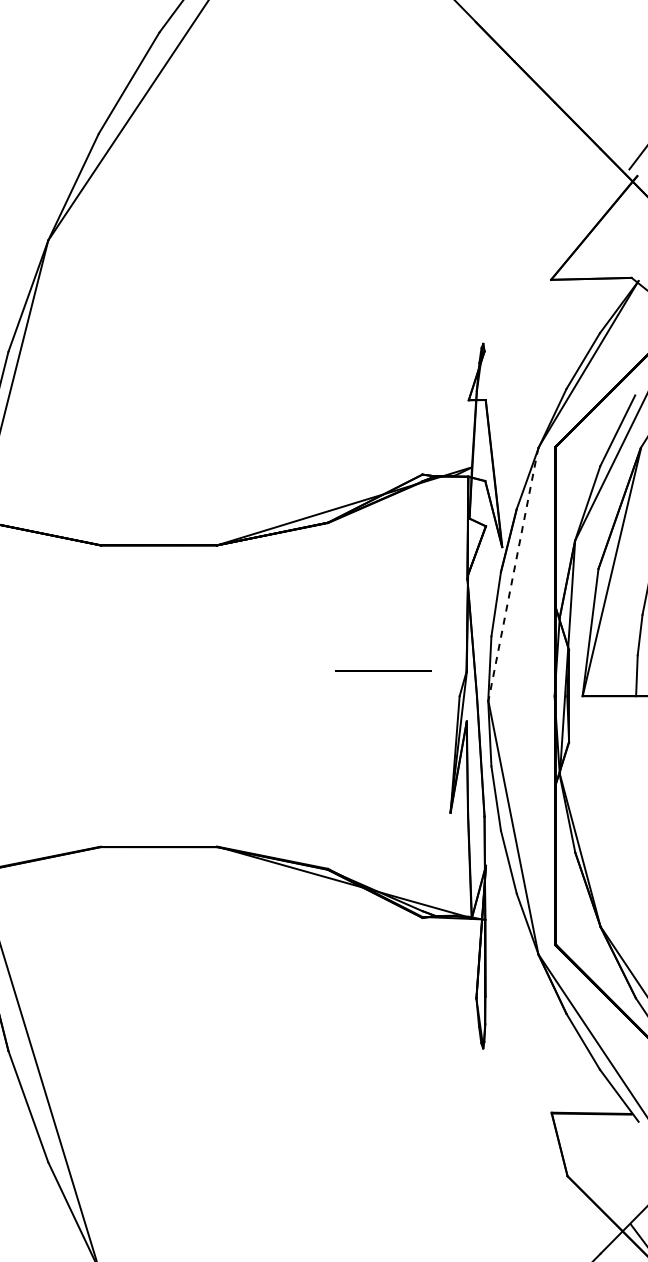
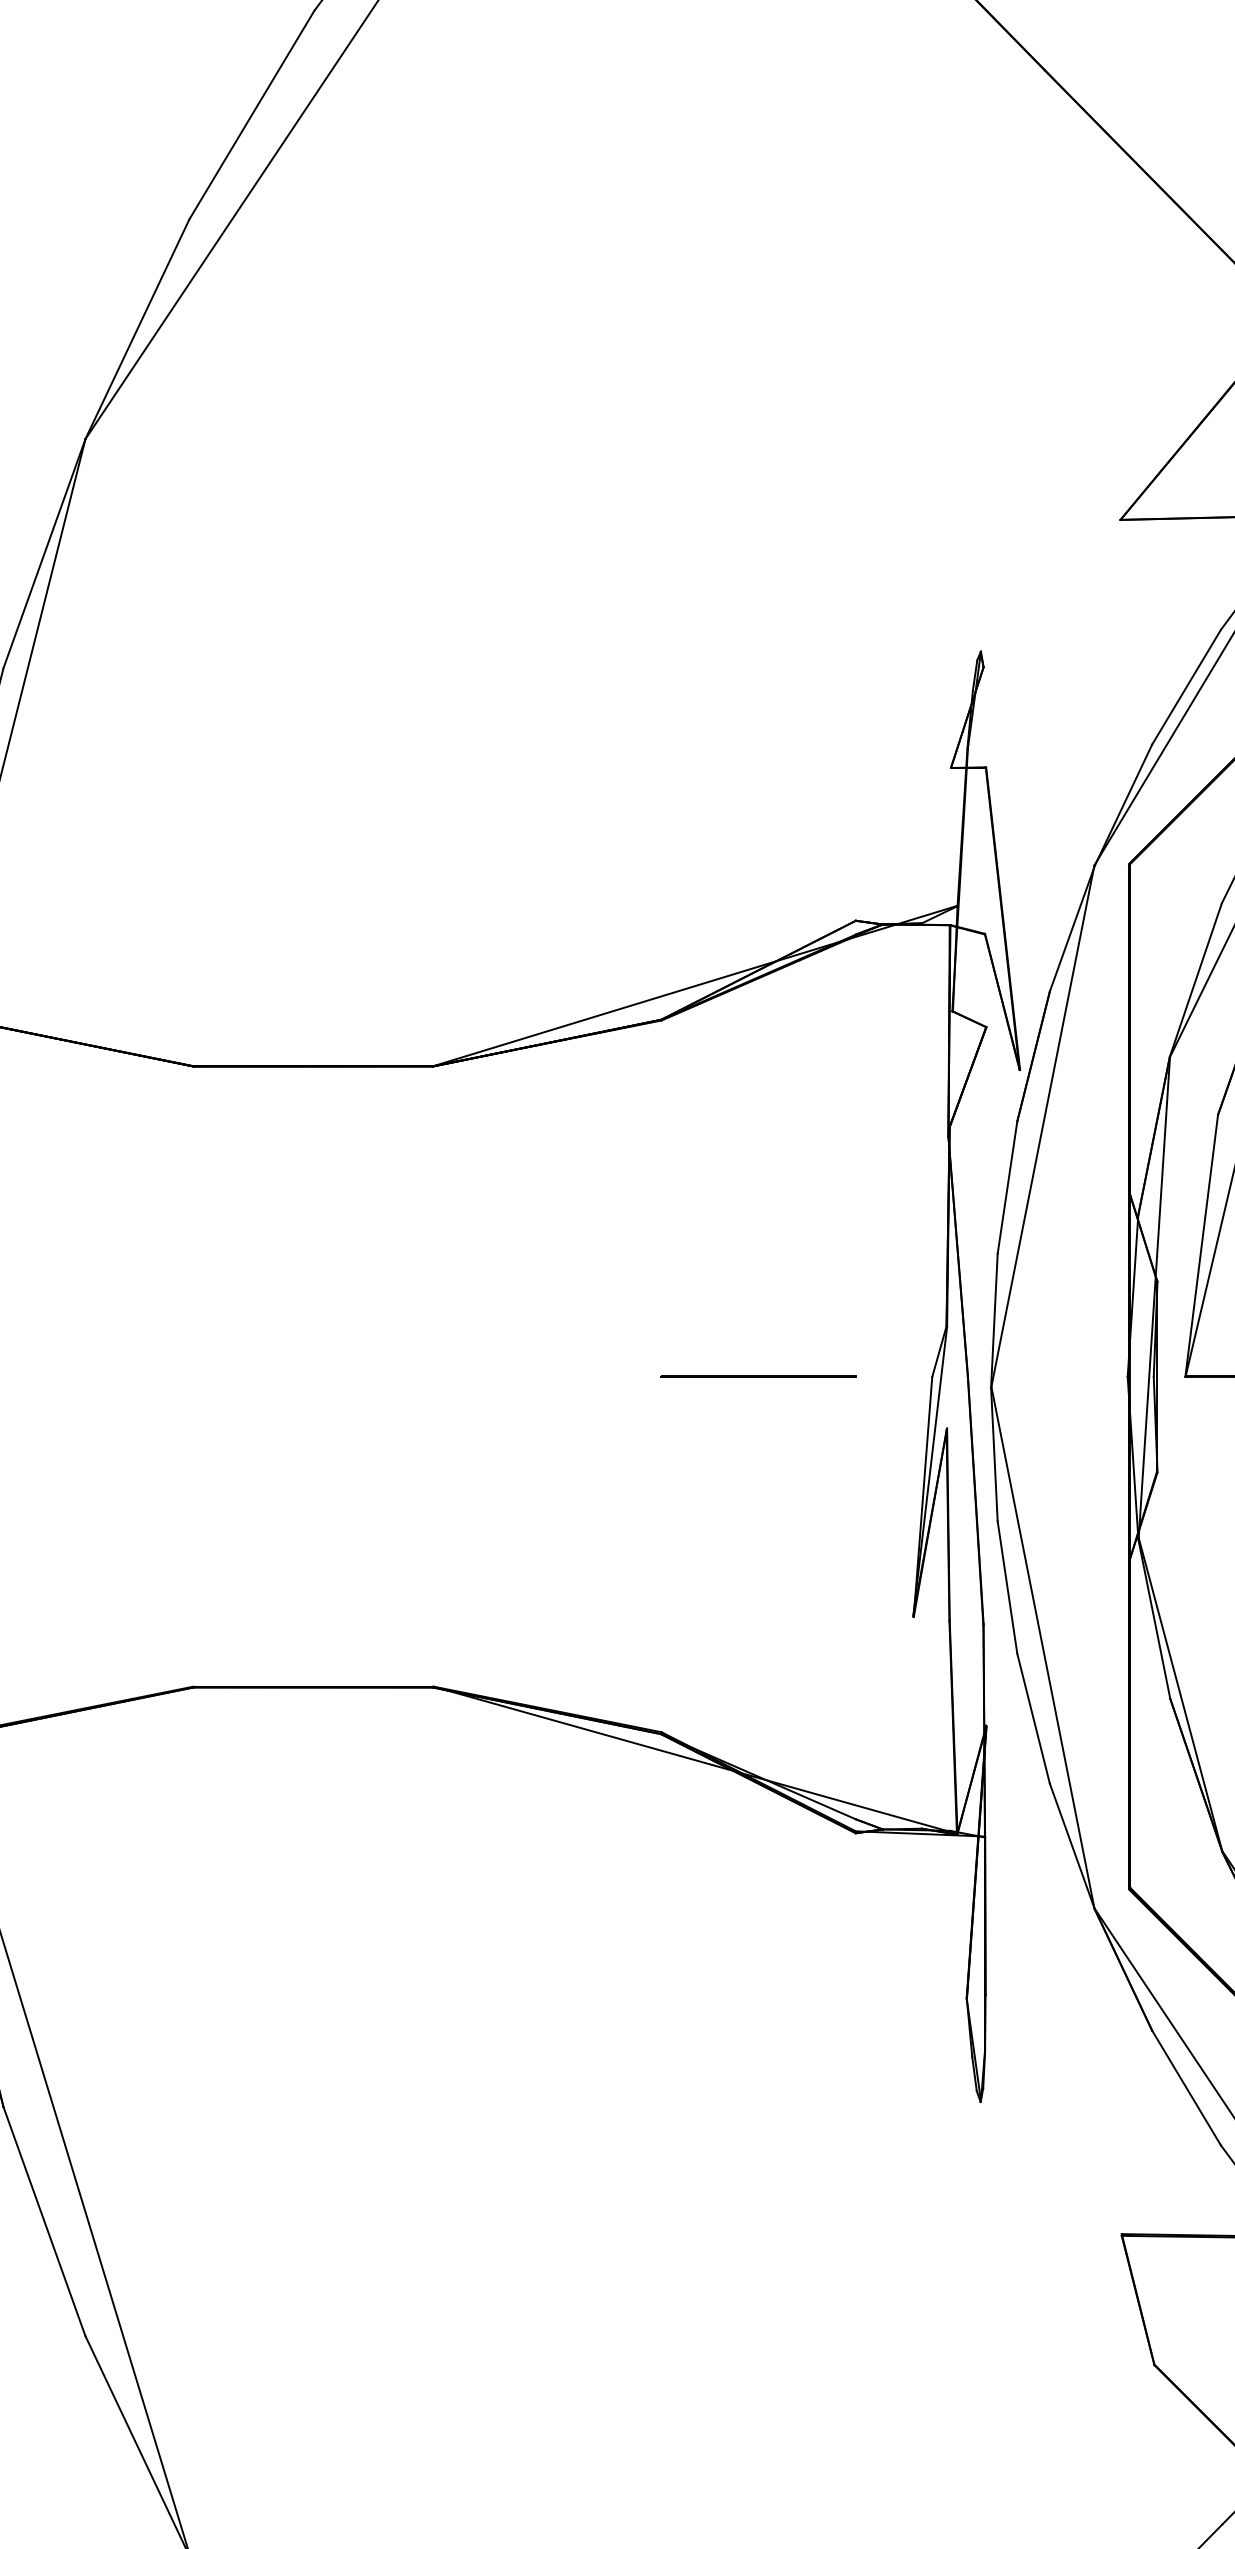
line: (513, 574) -> (1043, 1126), dashed -> solid
line: (383, 670) -> (759, 1375), moved

